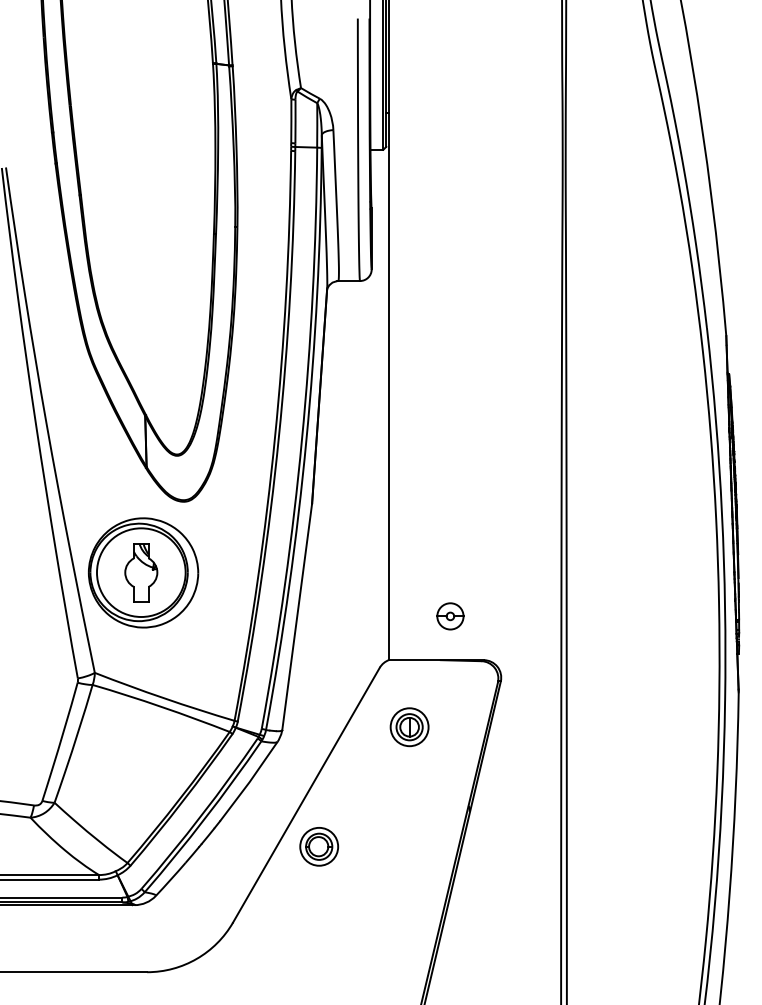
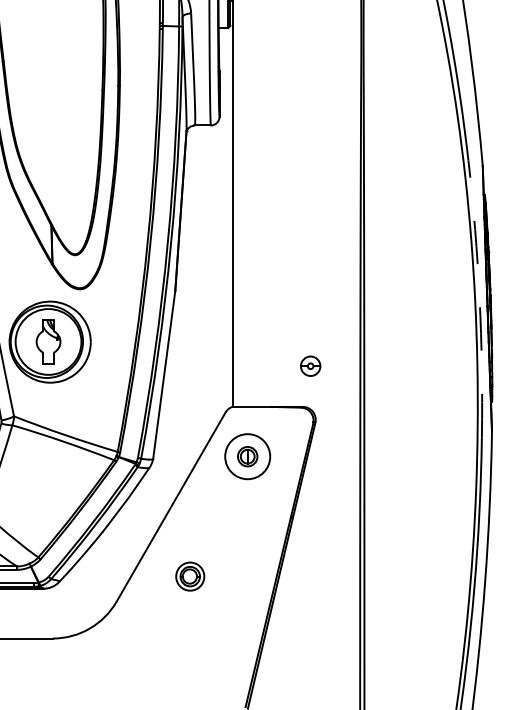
arc: (722, 514) -> (479, 298), solid -> dashed
part: (450, 616) -> (310, 366), moved
circle: (409, 727) -> (247, 456), size x1.6
part: (319, 846) -> (190, 576), moved

